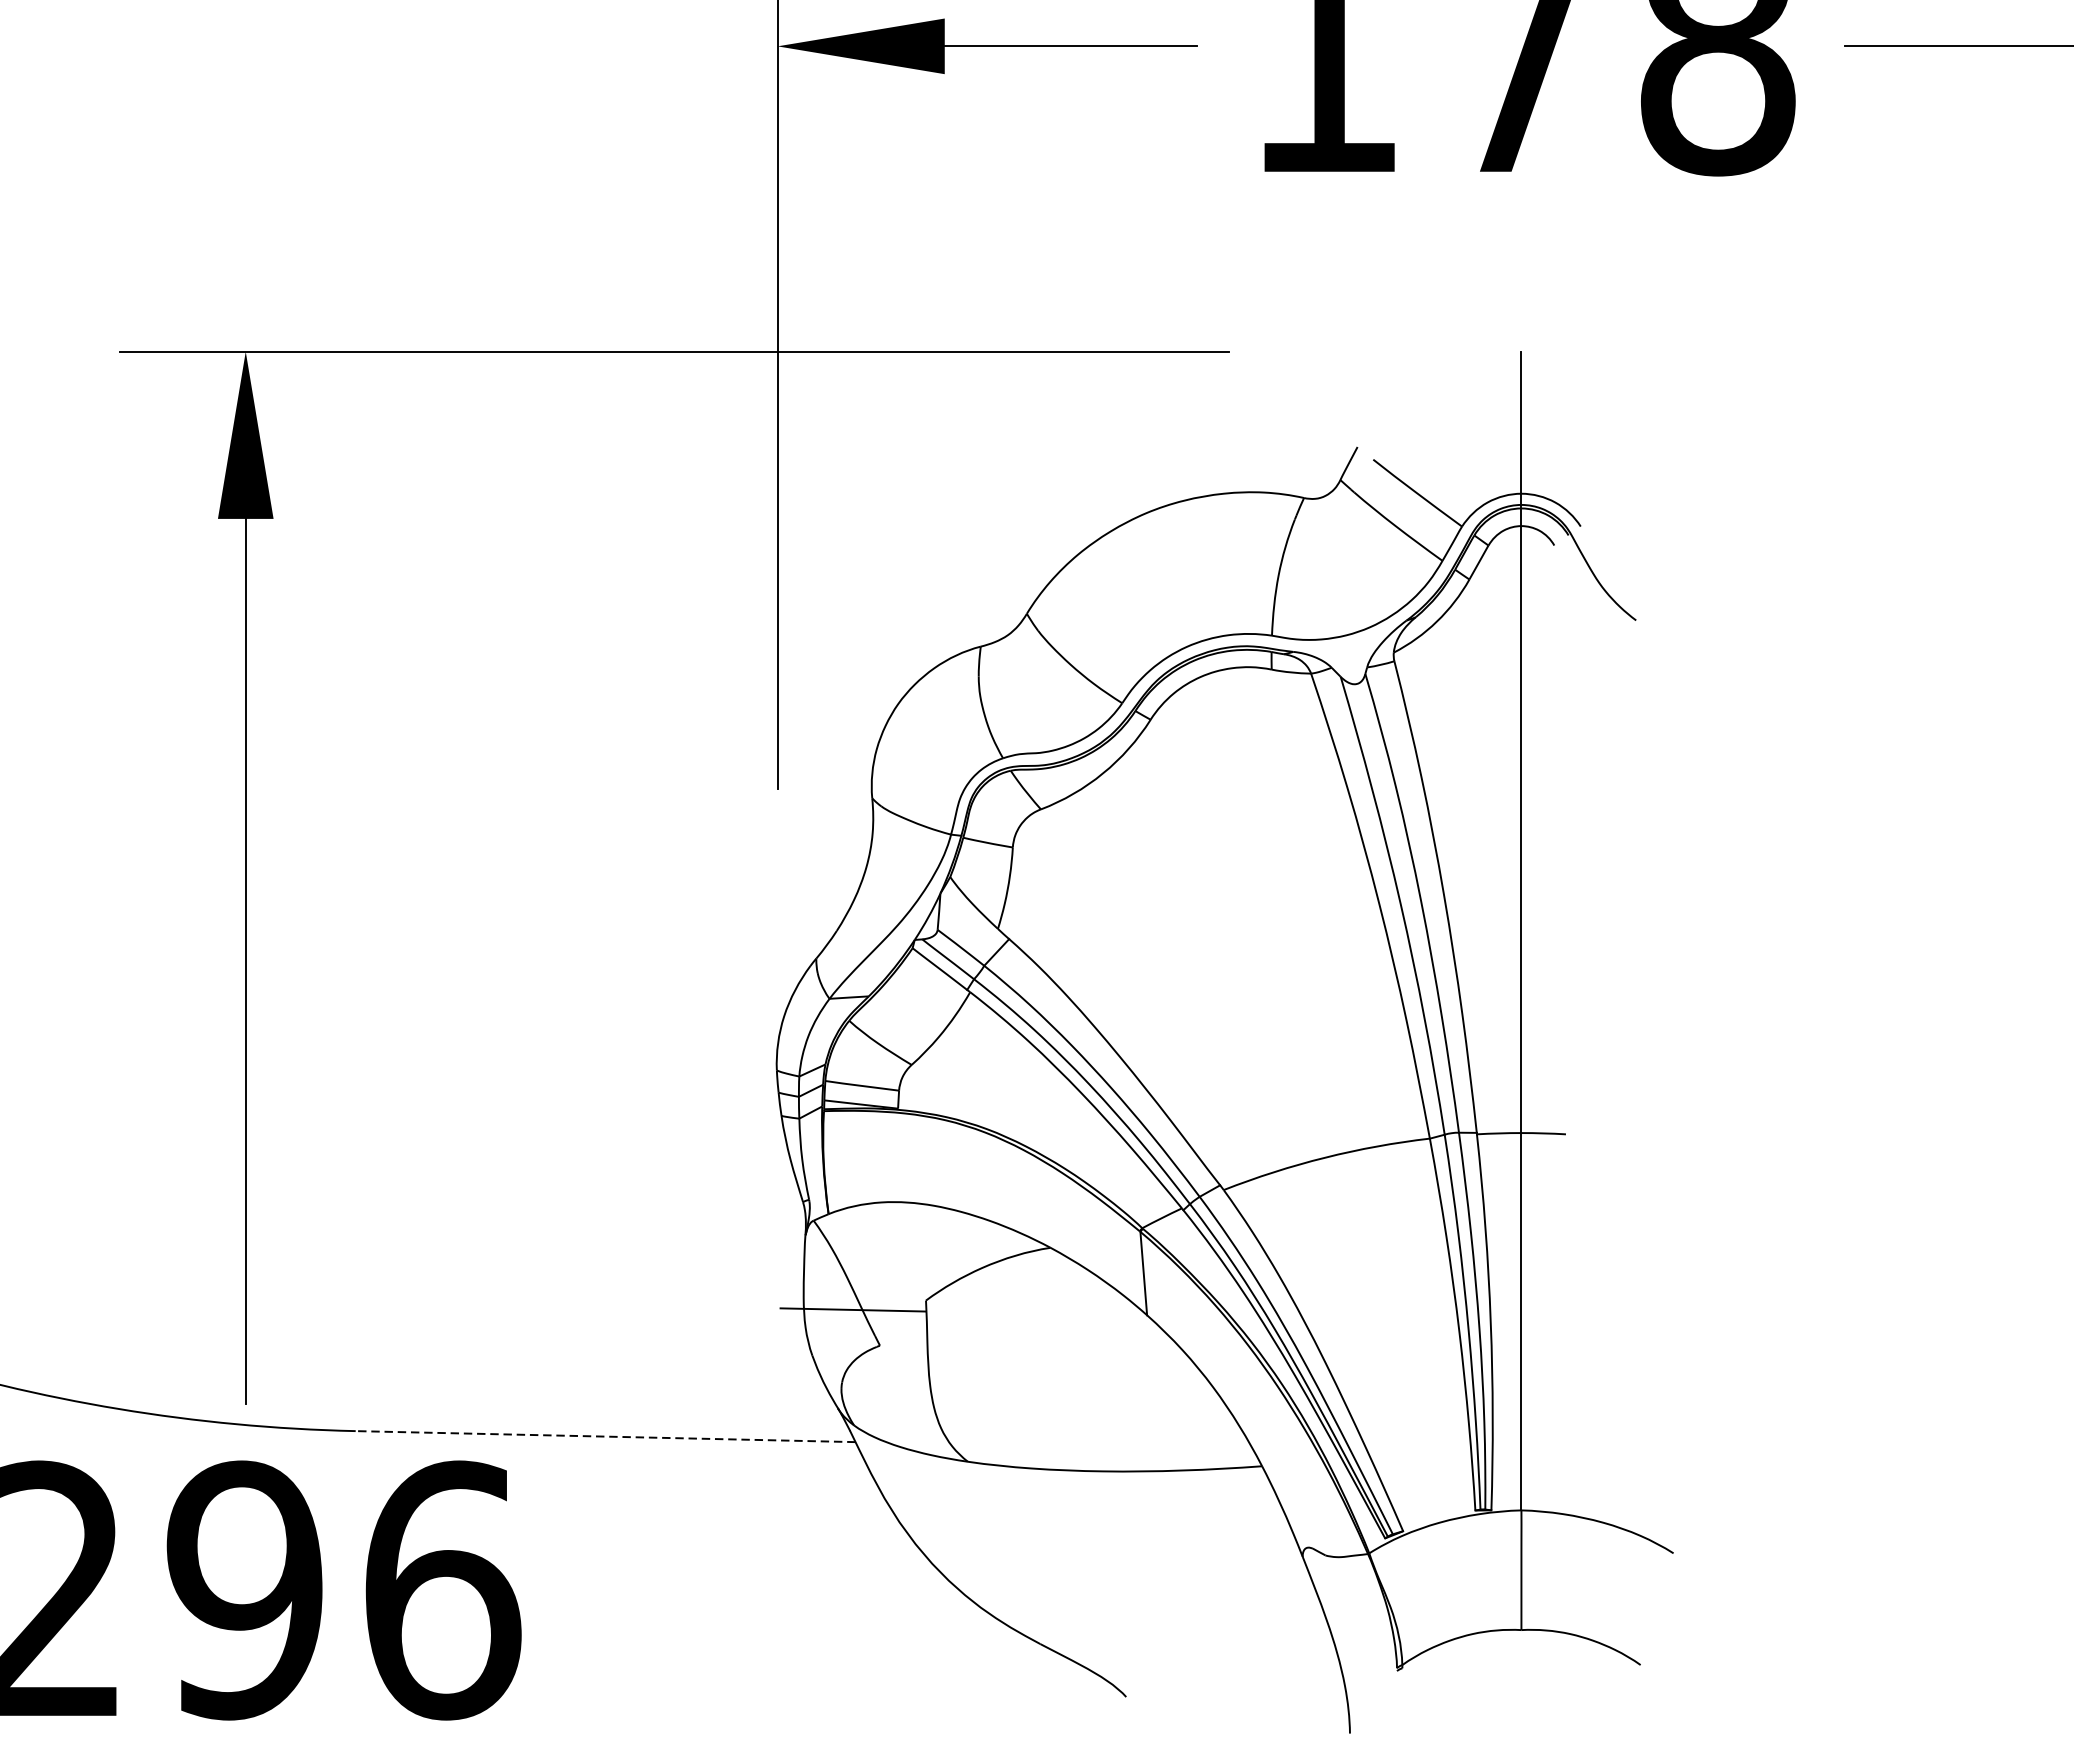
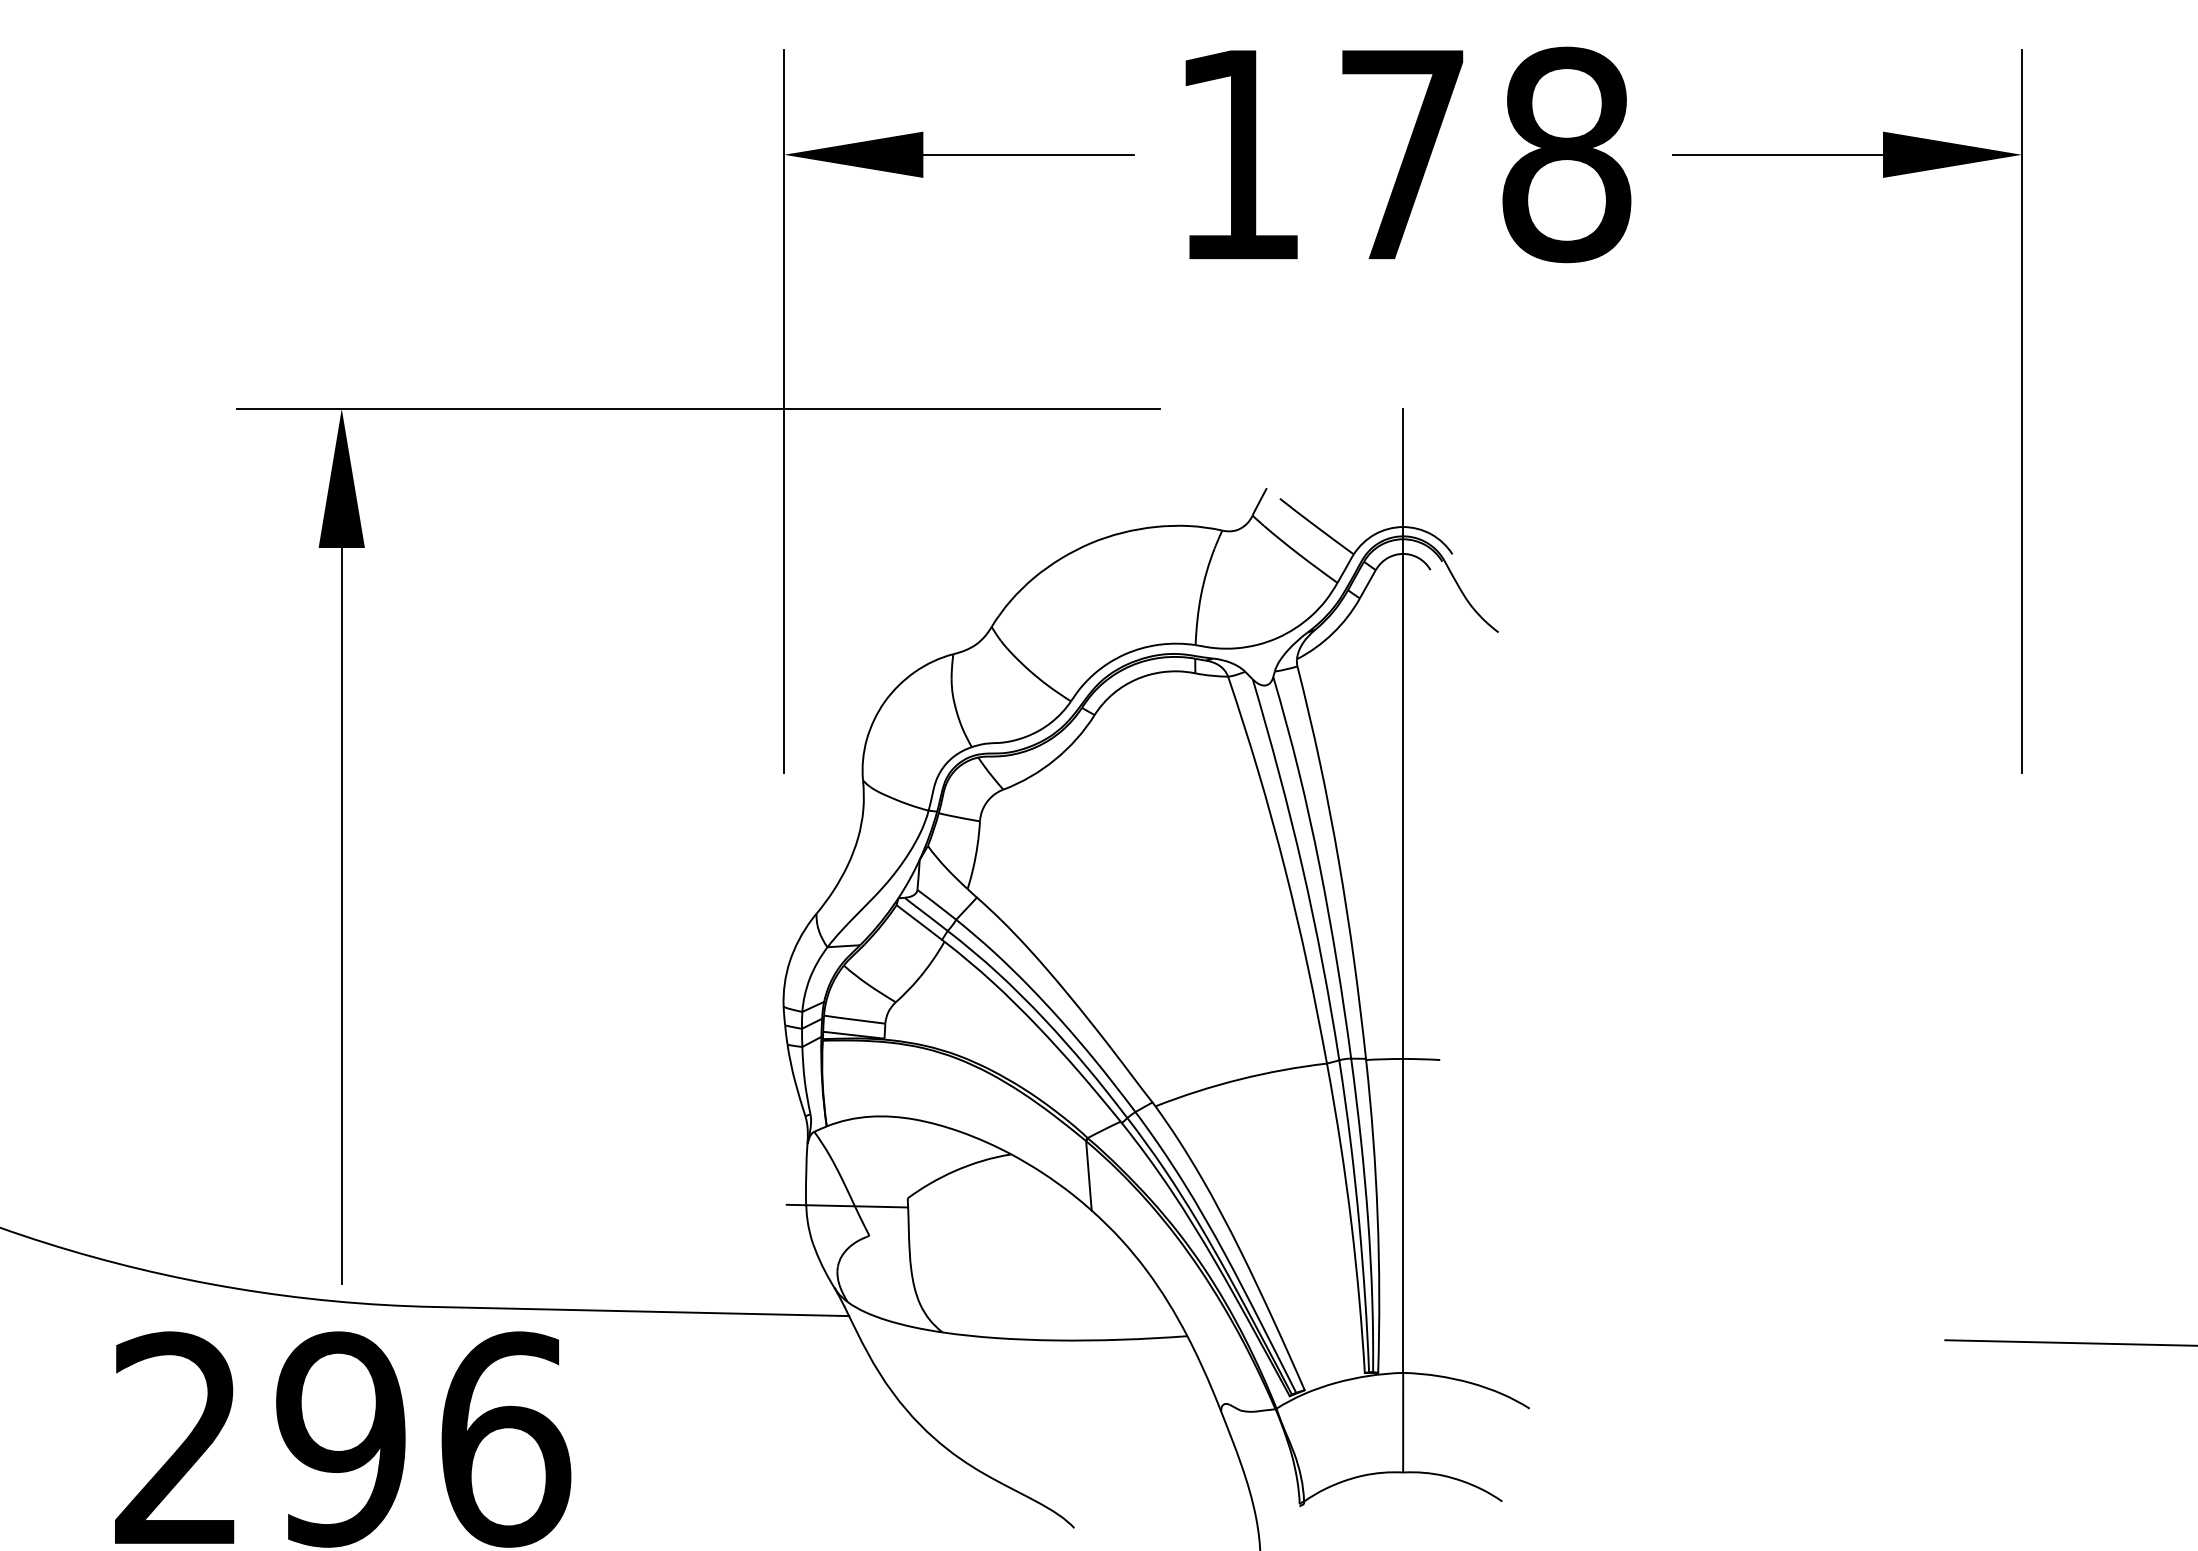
line: (605, 1436) -> (641, 1311), dashed -> solid

